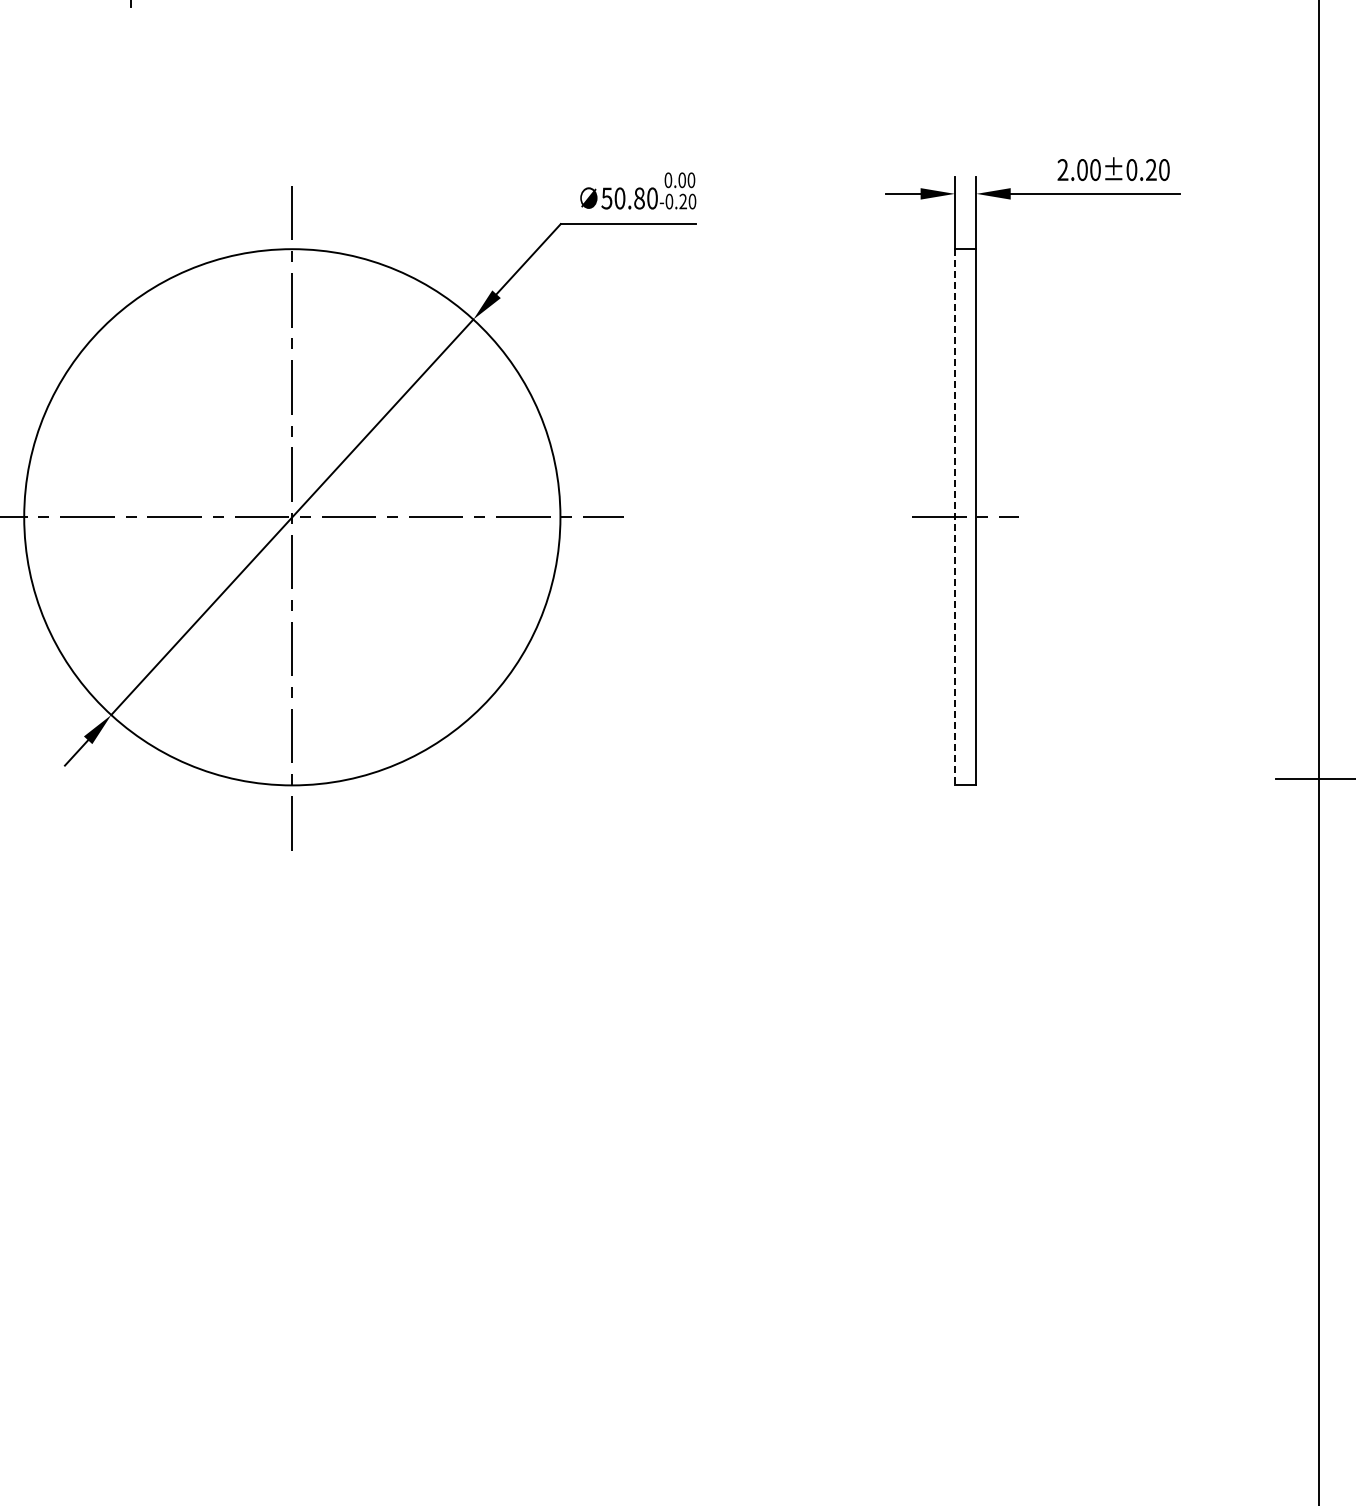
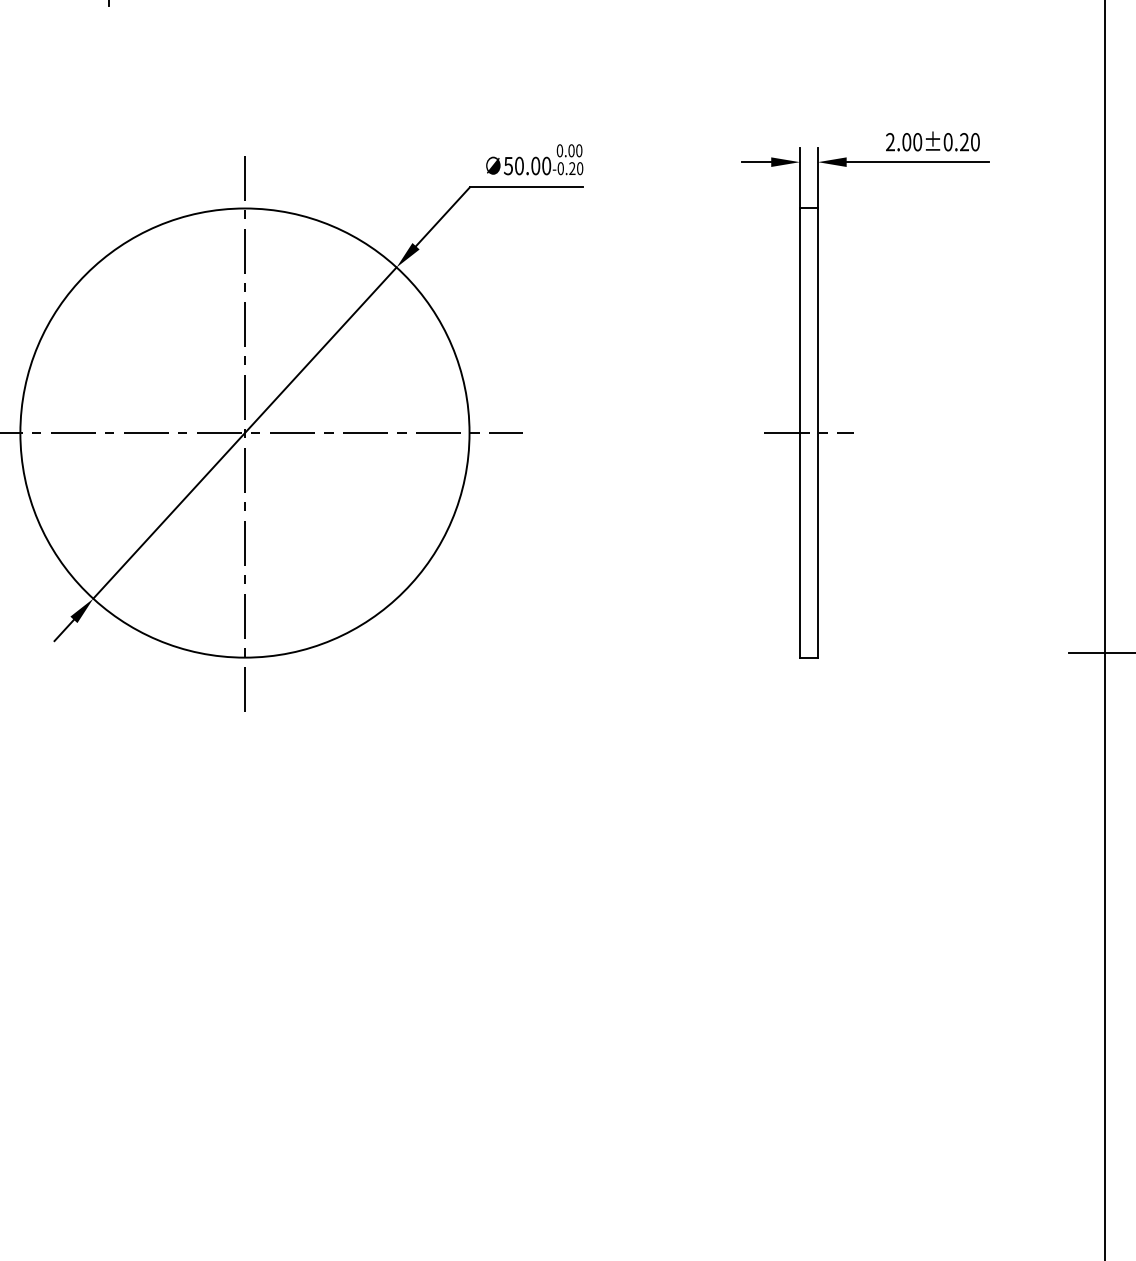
text: (639, 198) -> (535, 166), 50.80 -> 50.00
line: (954, 517) -> (799, 433), dashed -> solid

